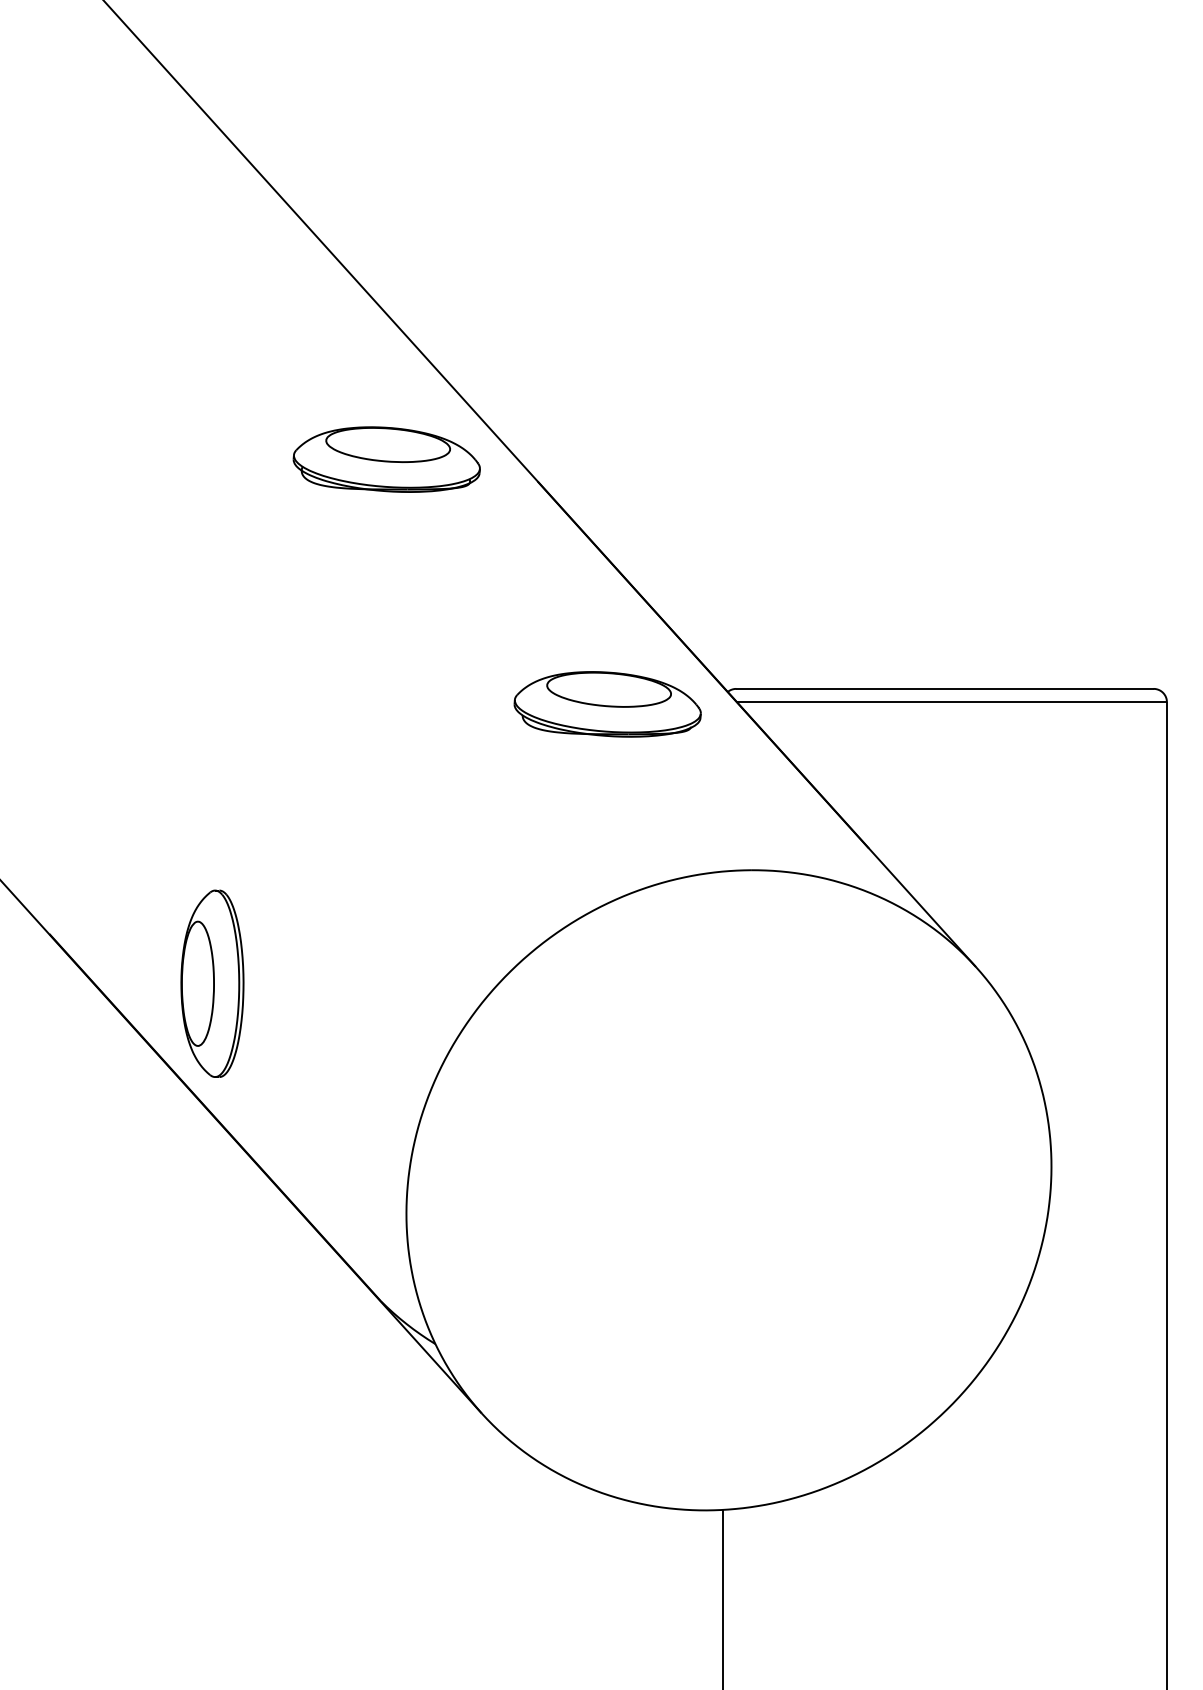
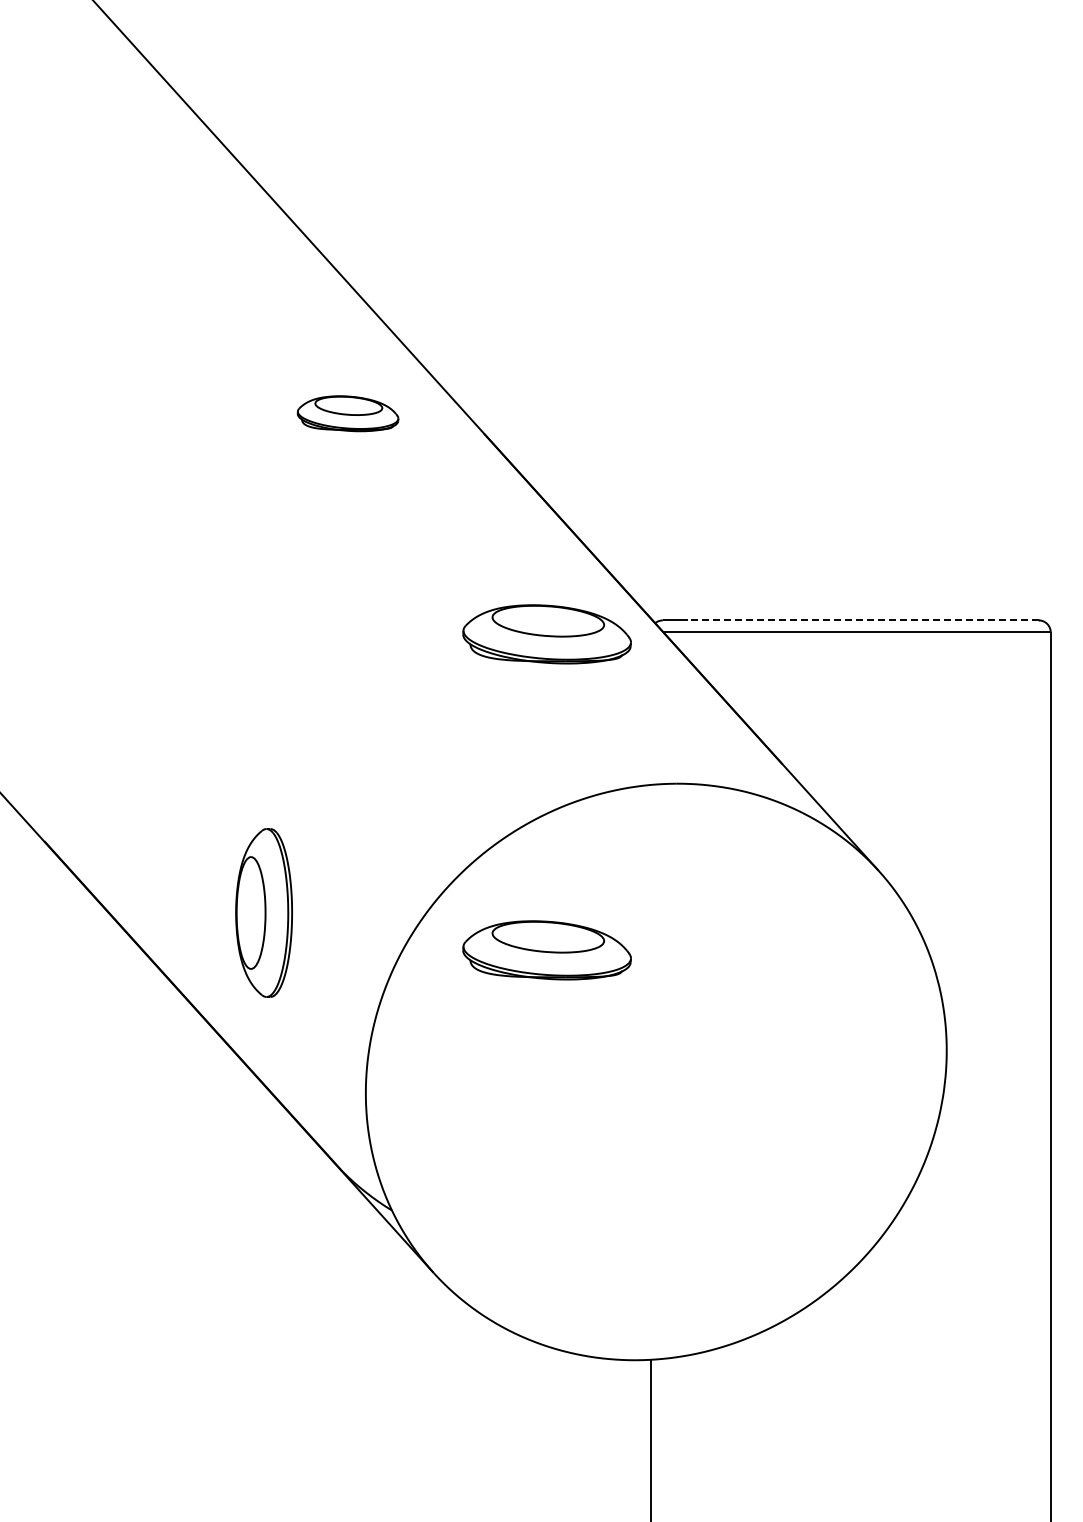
part: (386, 459) -> (347, 413), size x0.6
line: (959, 688) -> (863, 620), solid -> dashed
part: (211, 983) -> (263, 912), moved
part: (607, 1055) -> (546, 950), added

